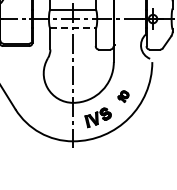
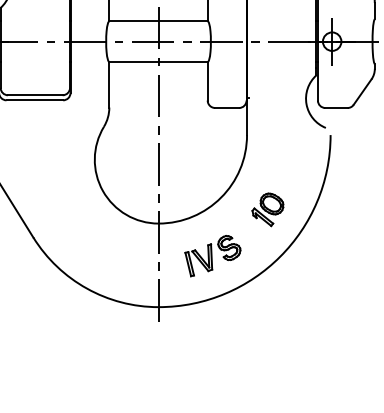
line: (73, 28) -> (159, 62), dashed -> solid
part: (123, 96) -> (268, 209), size x1.43

